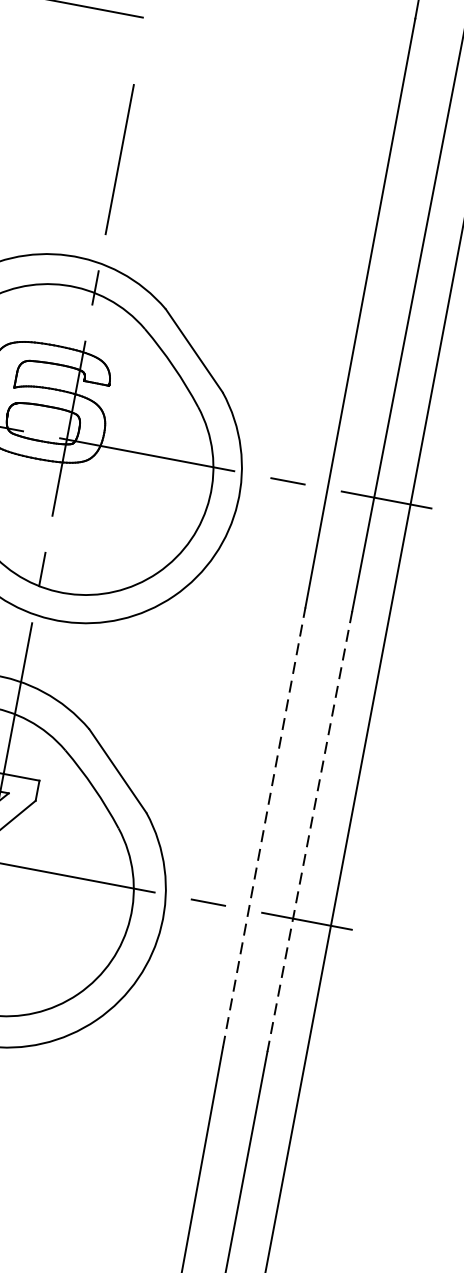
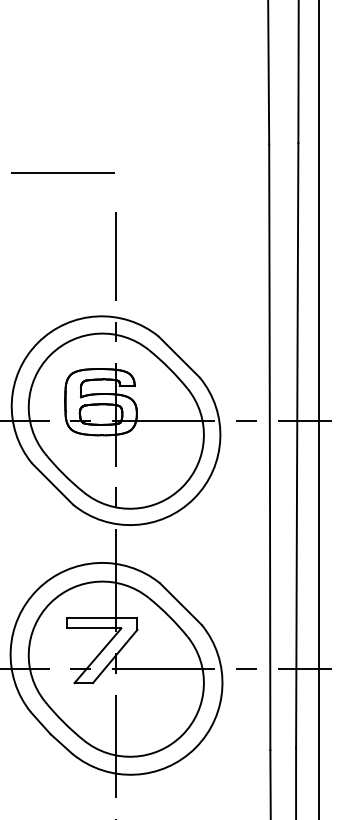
line: (264, 827) -> (270, 620), dashed -> solid
line: (309, 830) -> (296, 617), dashed -> solid

